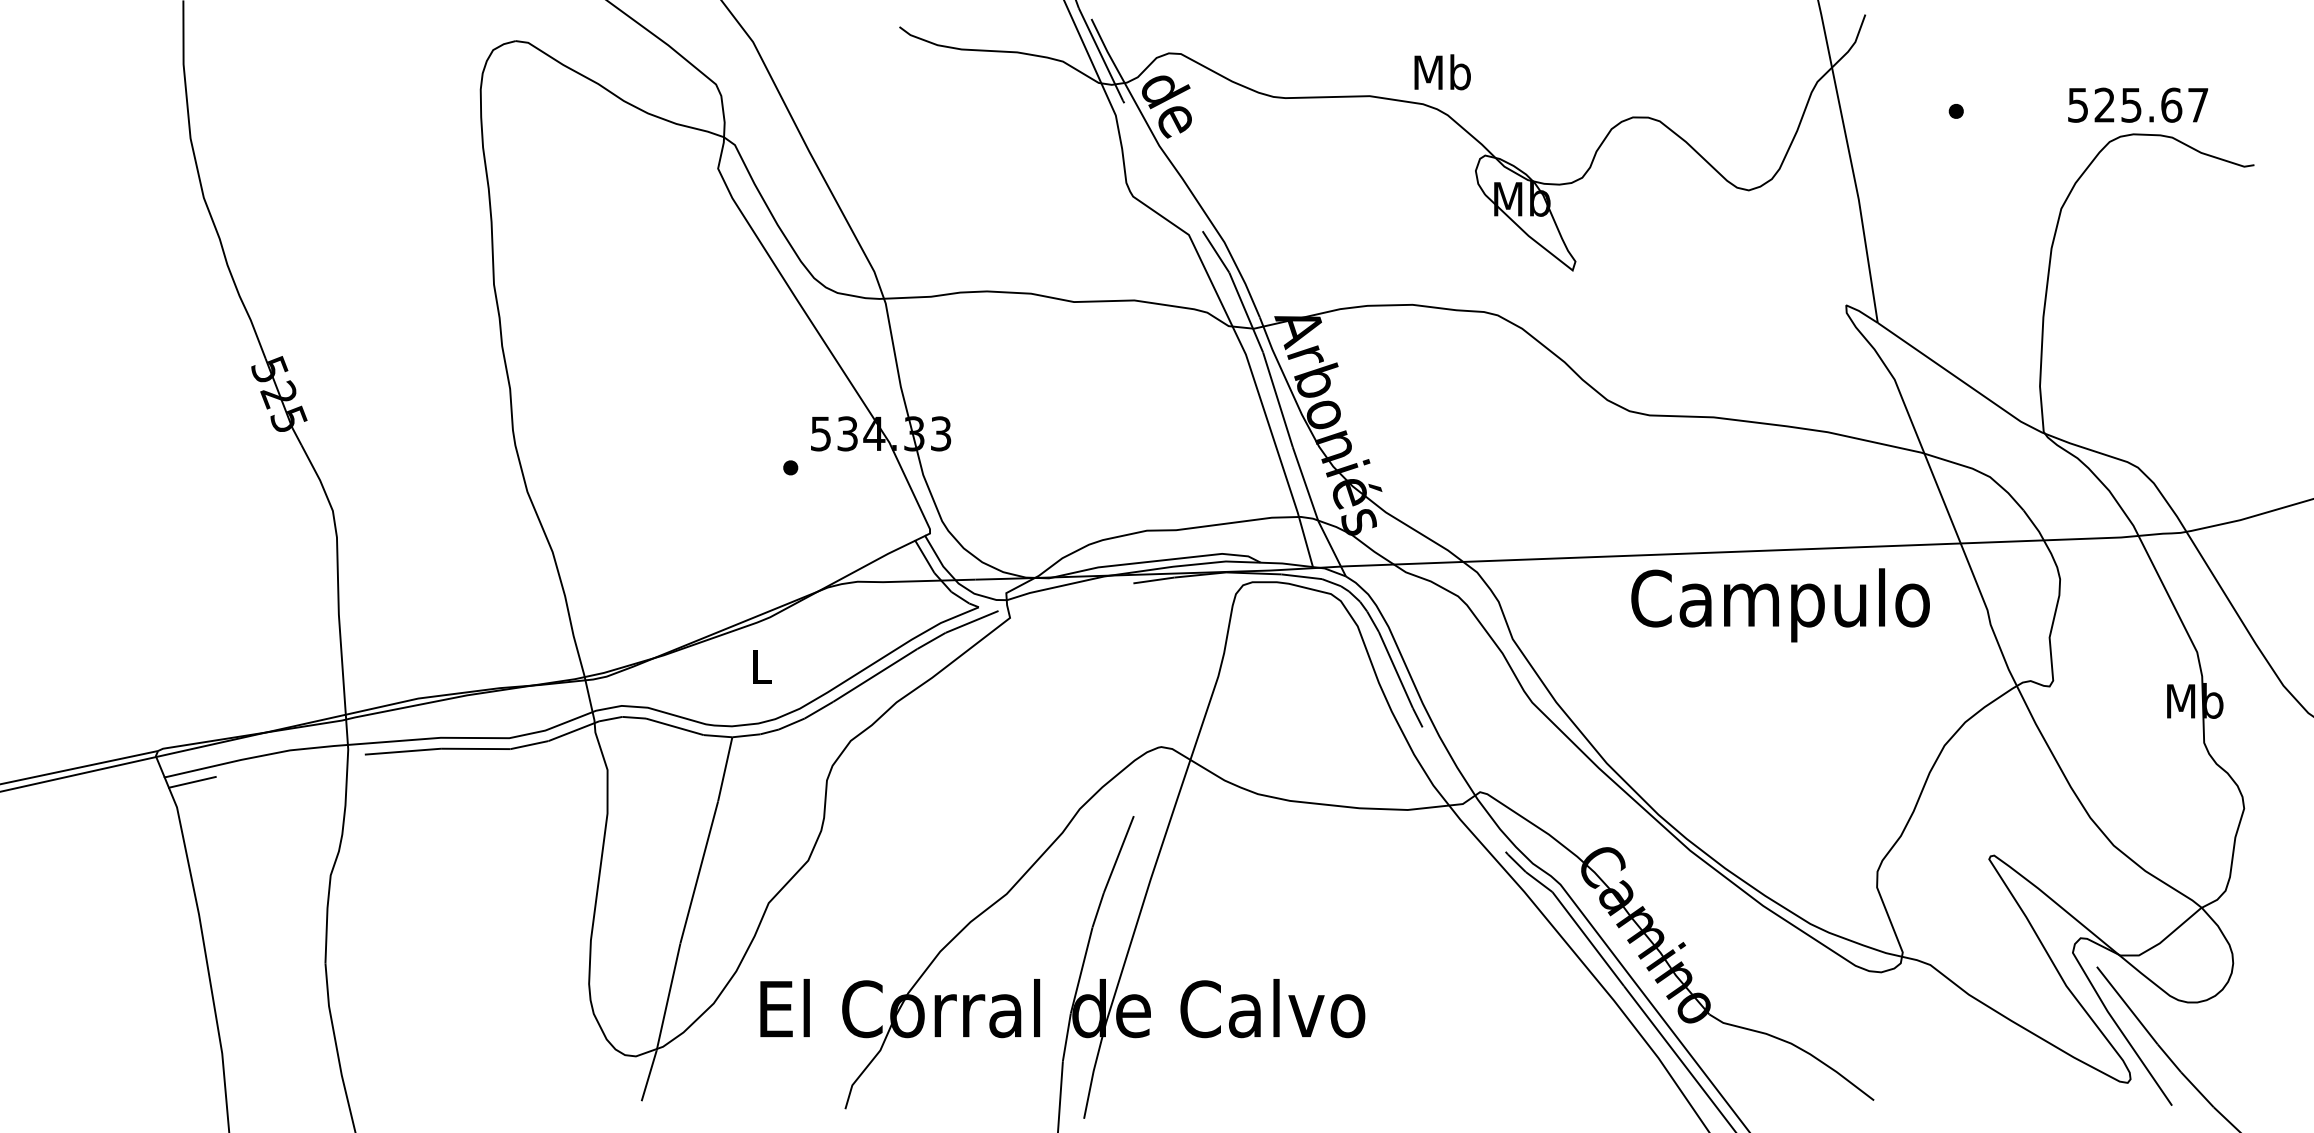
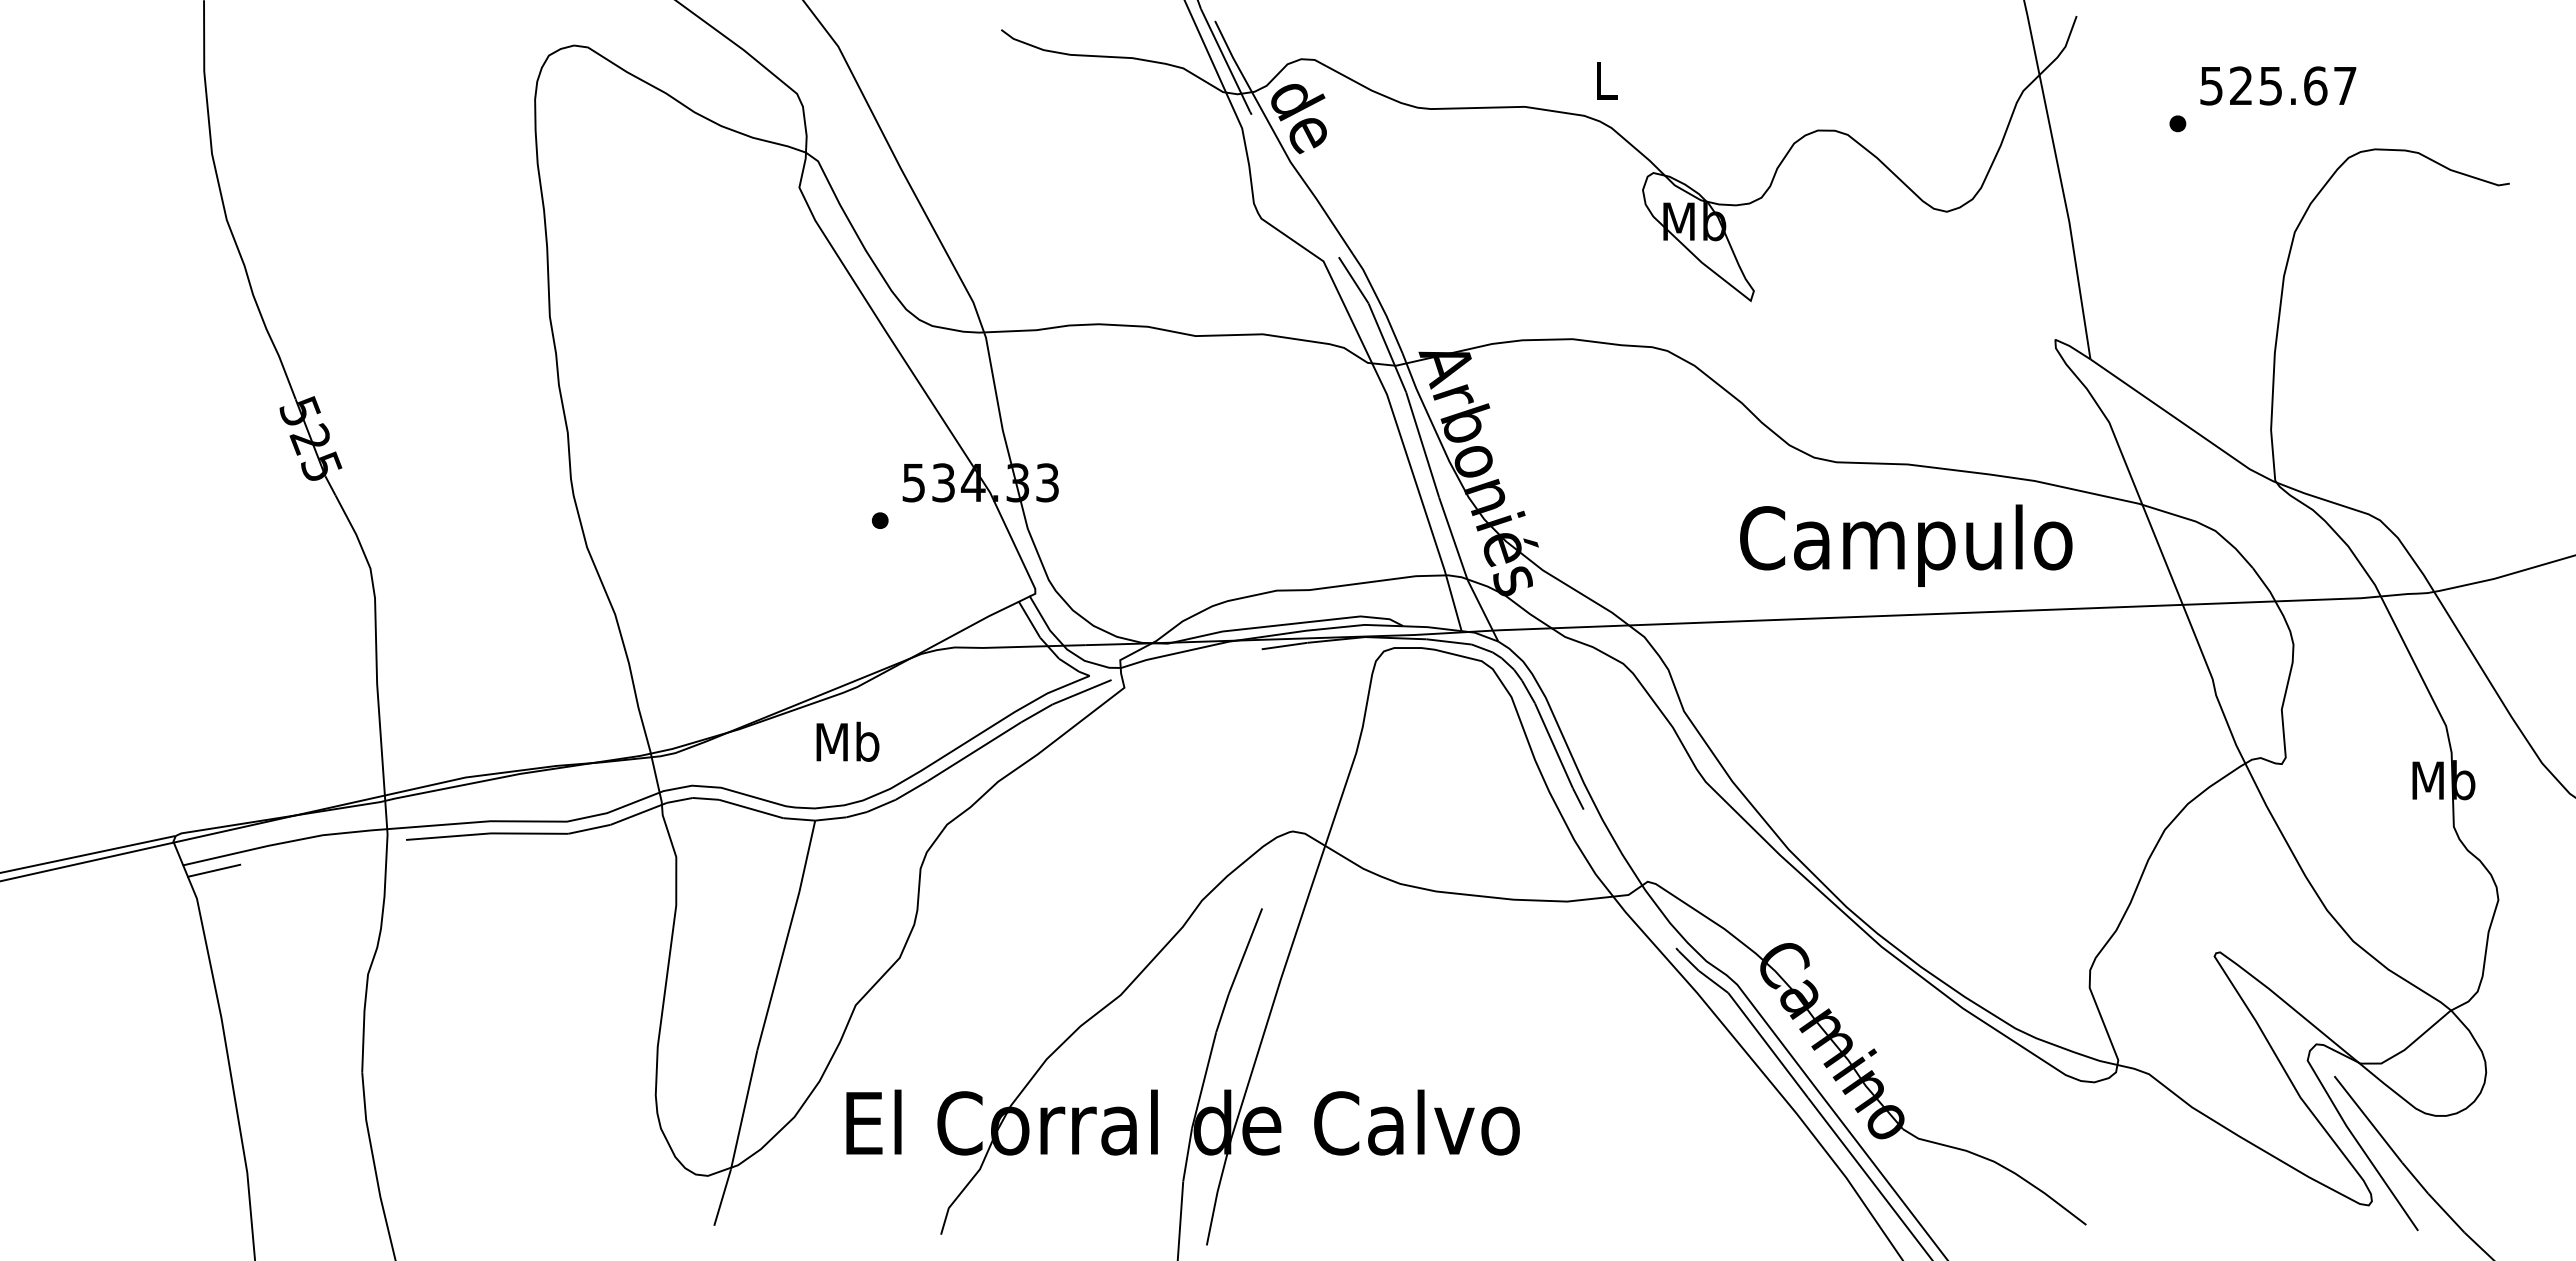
text: (1442, 72) -> (1605, 80), Mb -> L
text: (2138, 104) -> (2278, 85), moved
text: (1780, 605) -> (1906, 545), moved
text: (761, 666) -> (847, 741), L -> Mb

